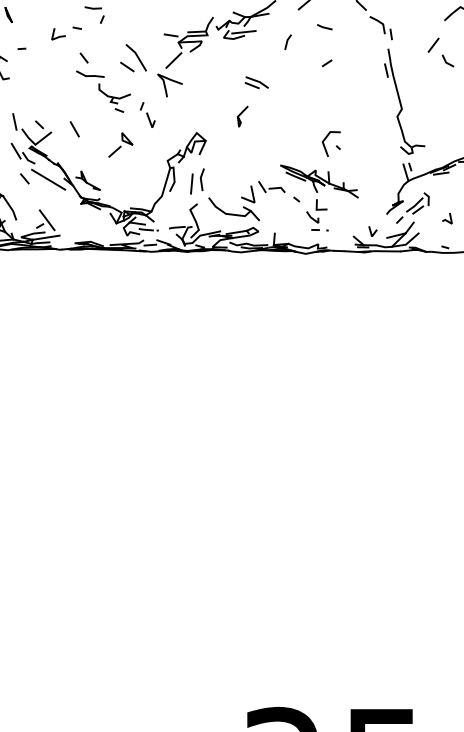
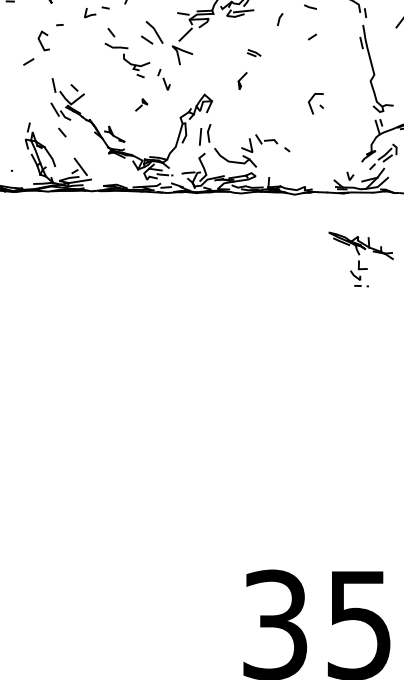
part: (257, 82) -> (254, 52), size x0.7
line: (74, 129) -> (103, 91), removed
part: (120, 144) -> (141, 104), size x0.6
line: (47, 179) -> (81, 133), removed
part: (318, 198) -> (360, 259), moved

